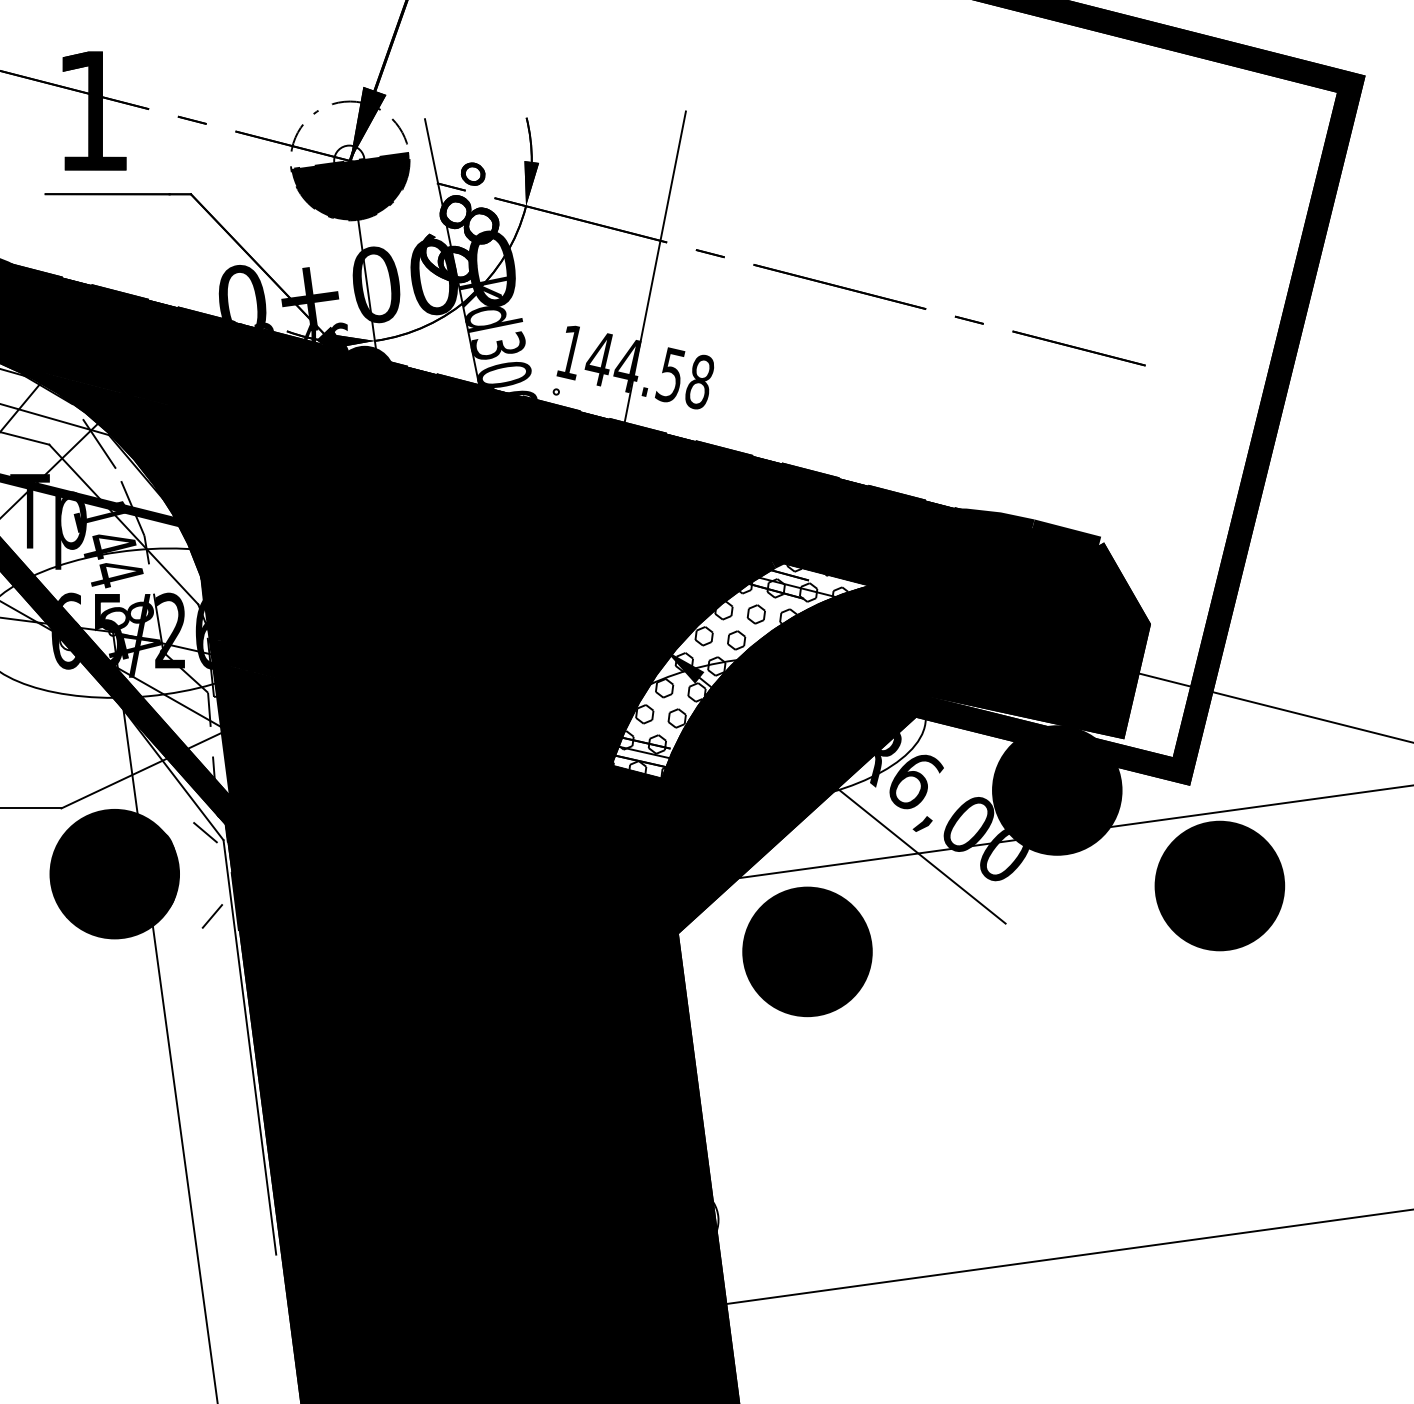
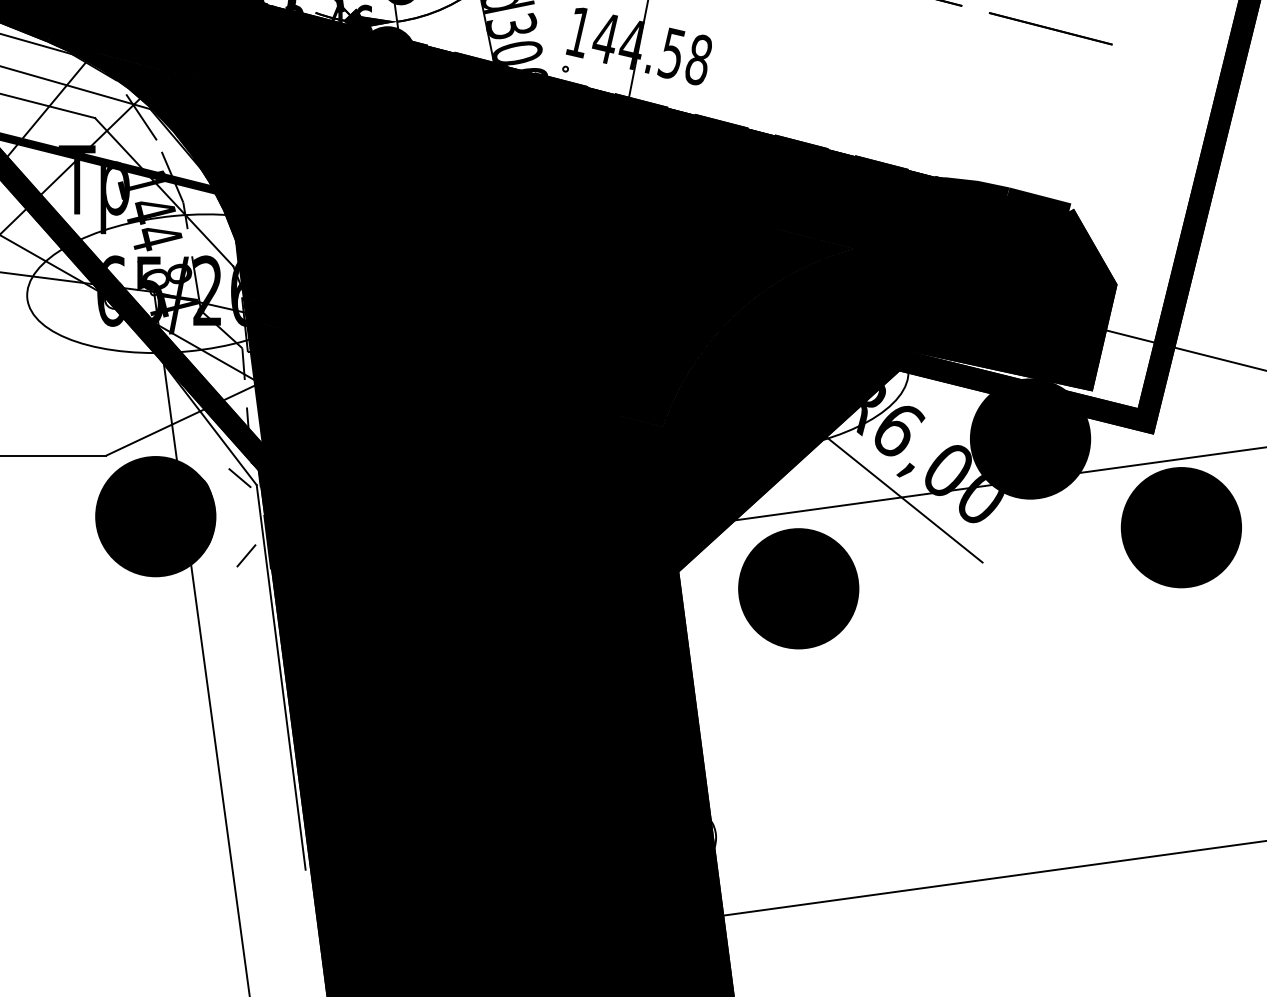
fill: (735, 668) -> (731, 325), added

